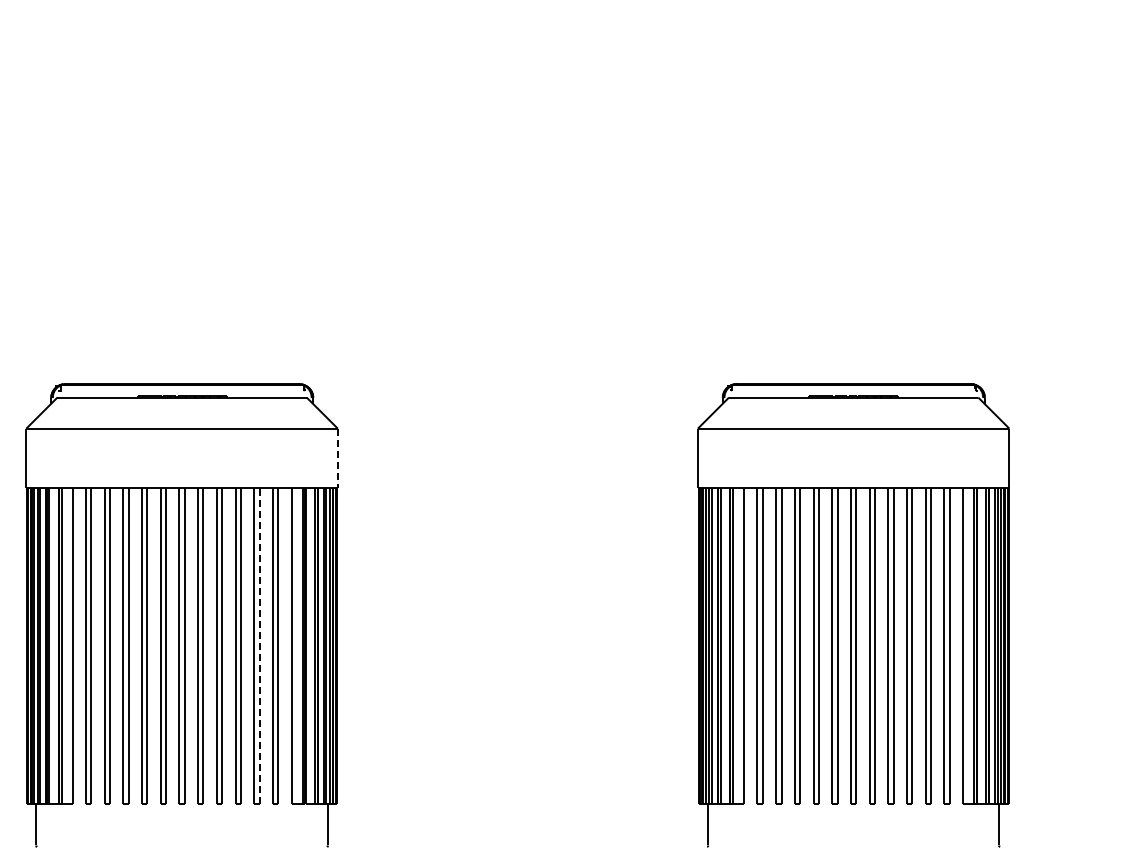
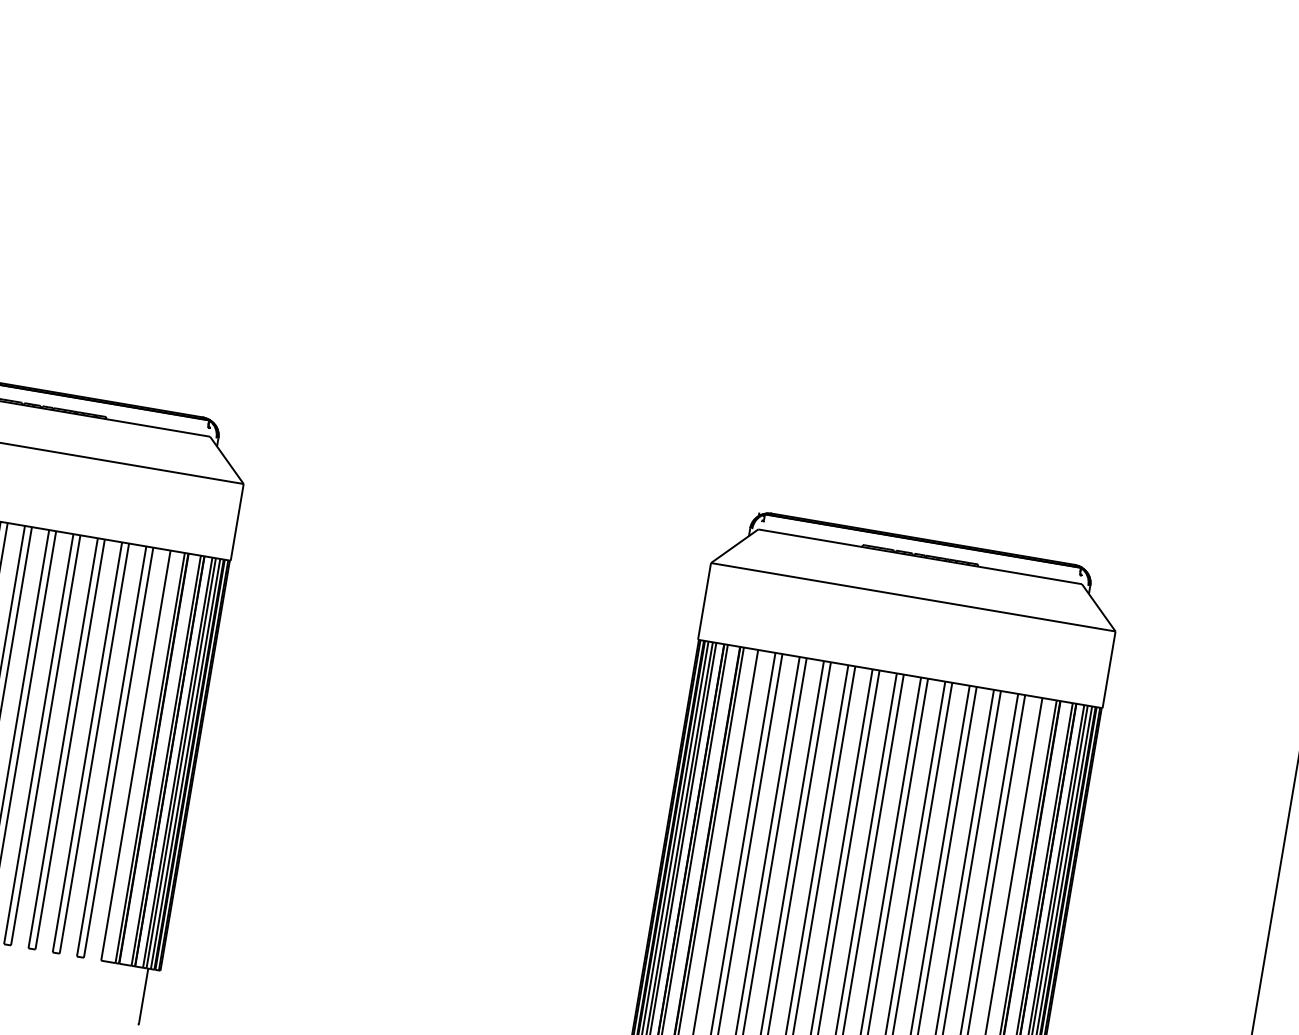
line: (337, 458) -> (236, 522), dashed -> solid
line: (259, 645) -> (94, 748), dashed -> solid

